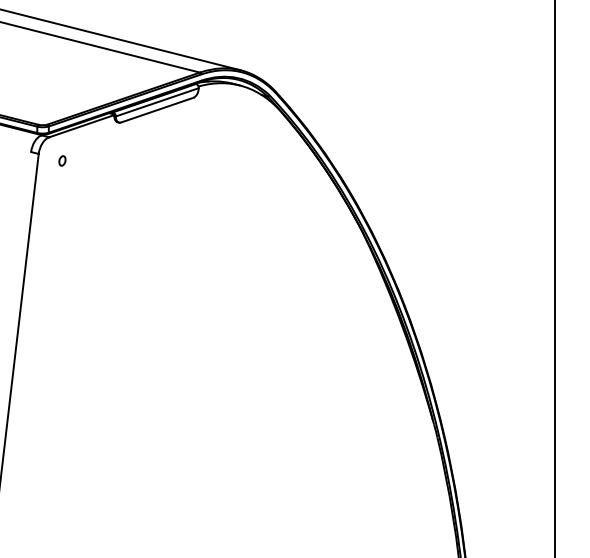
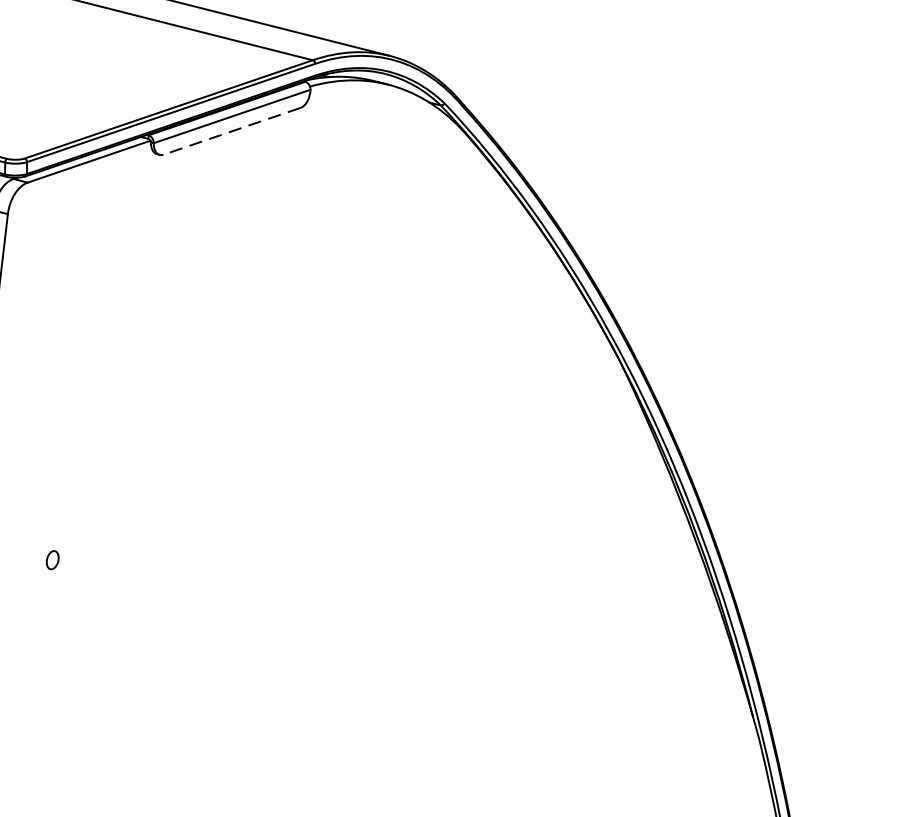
line: (156, 110) -> (230, 131), solid -> dashed
part: (62, 160) -> (52, 559), moved

